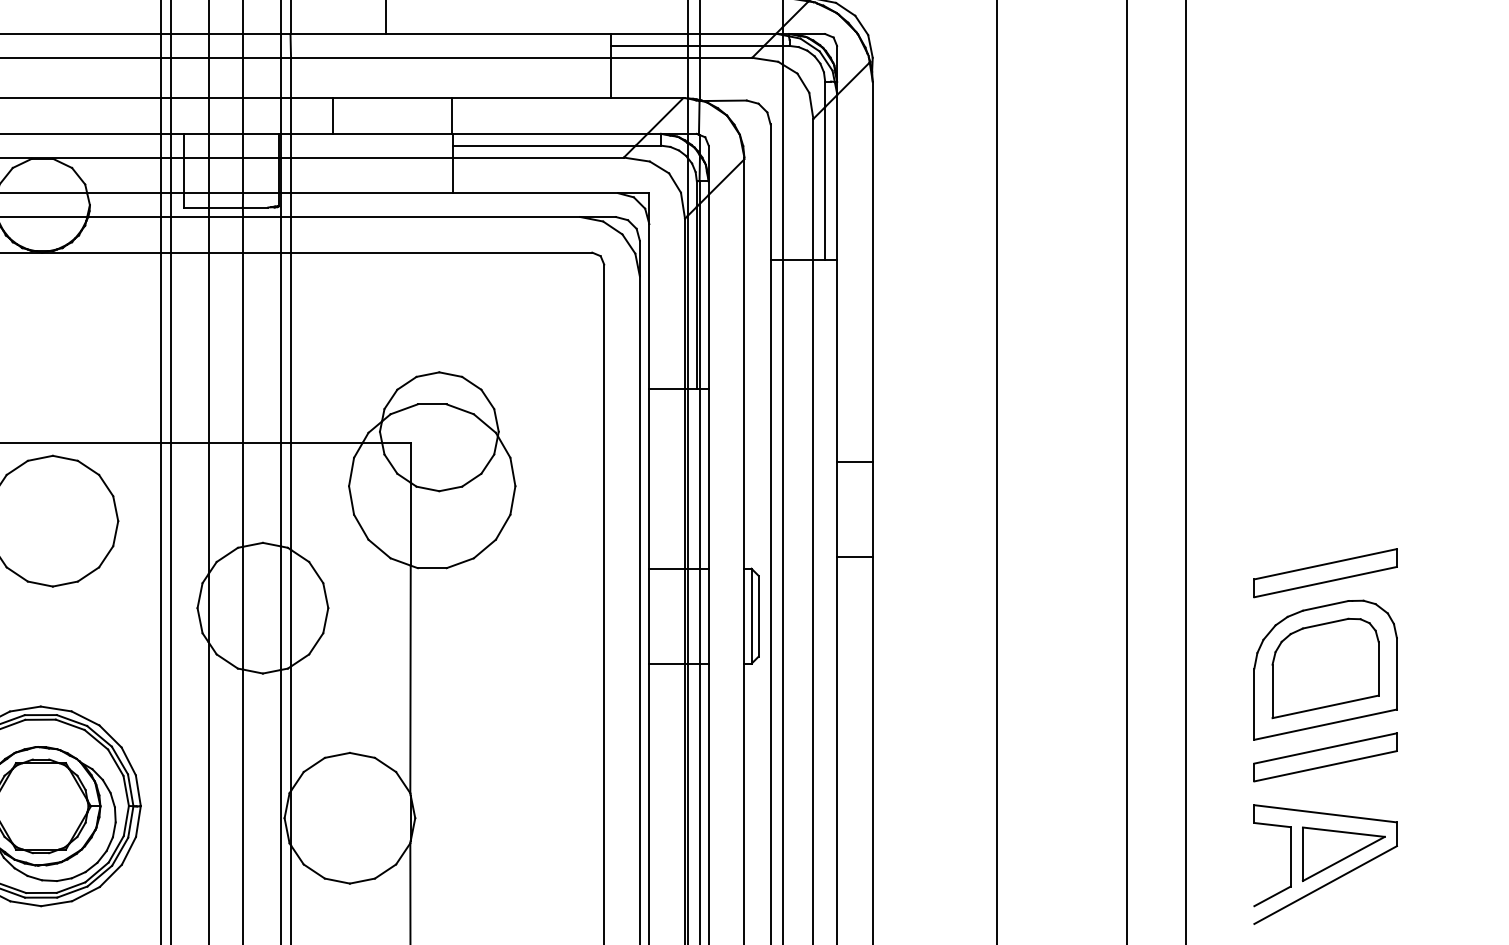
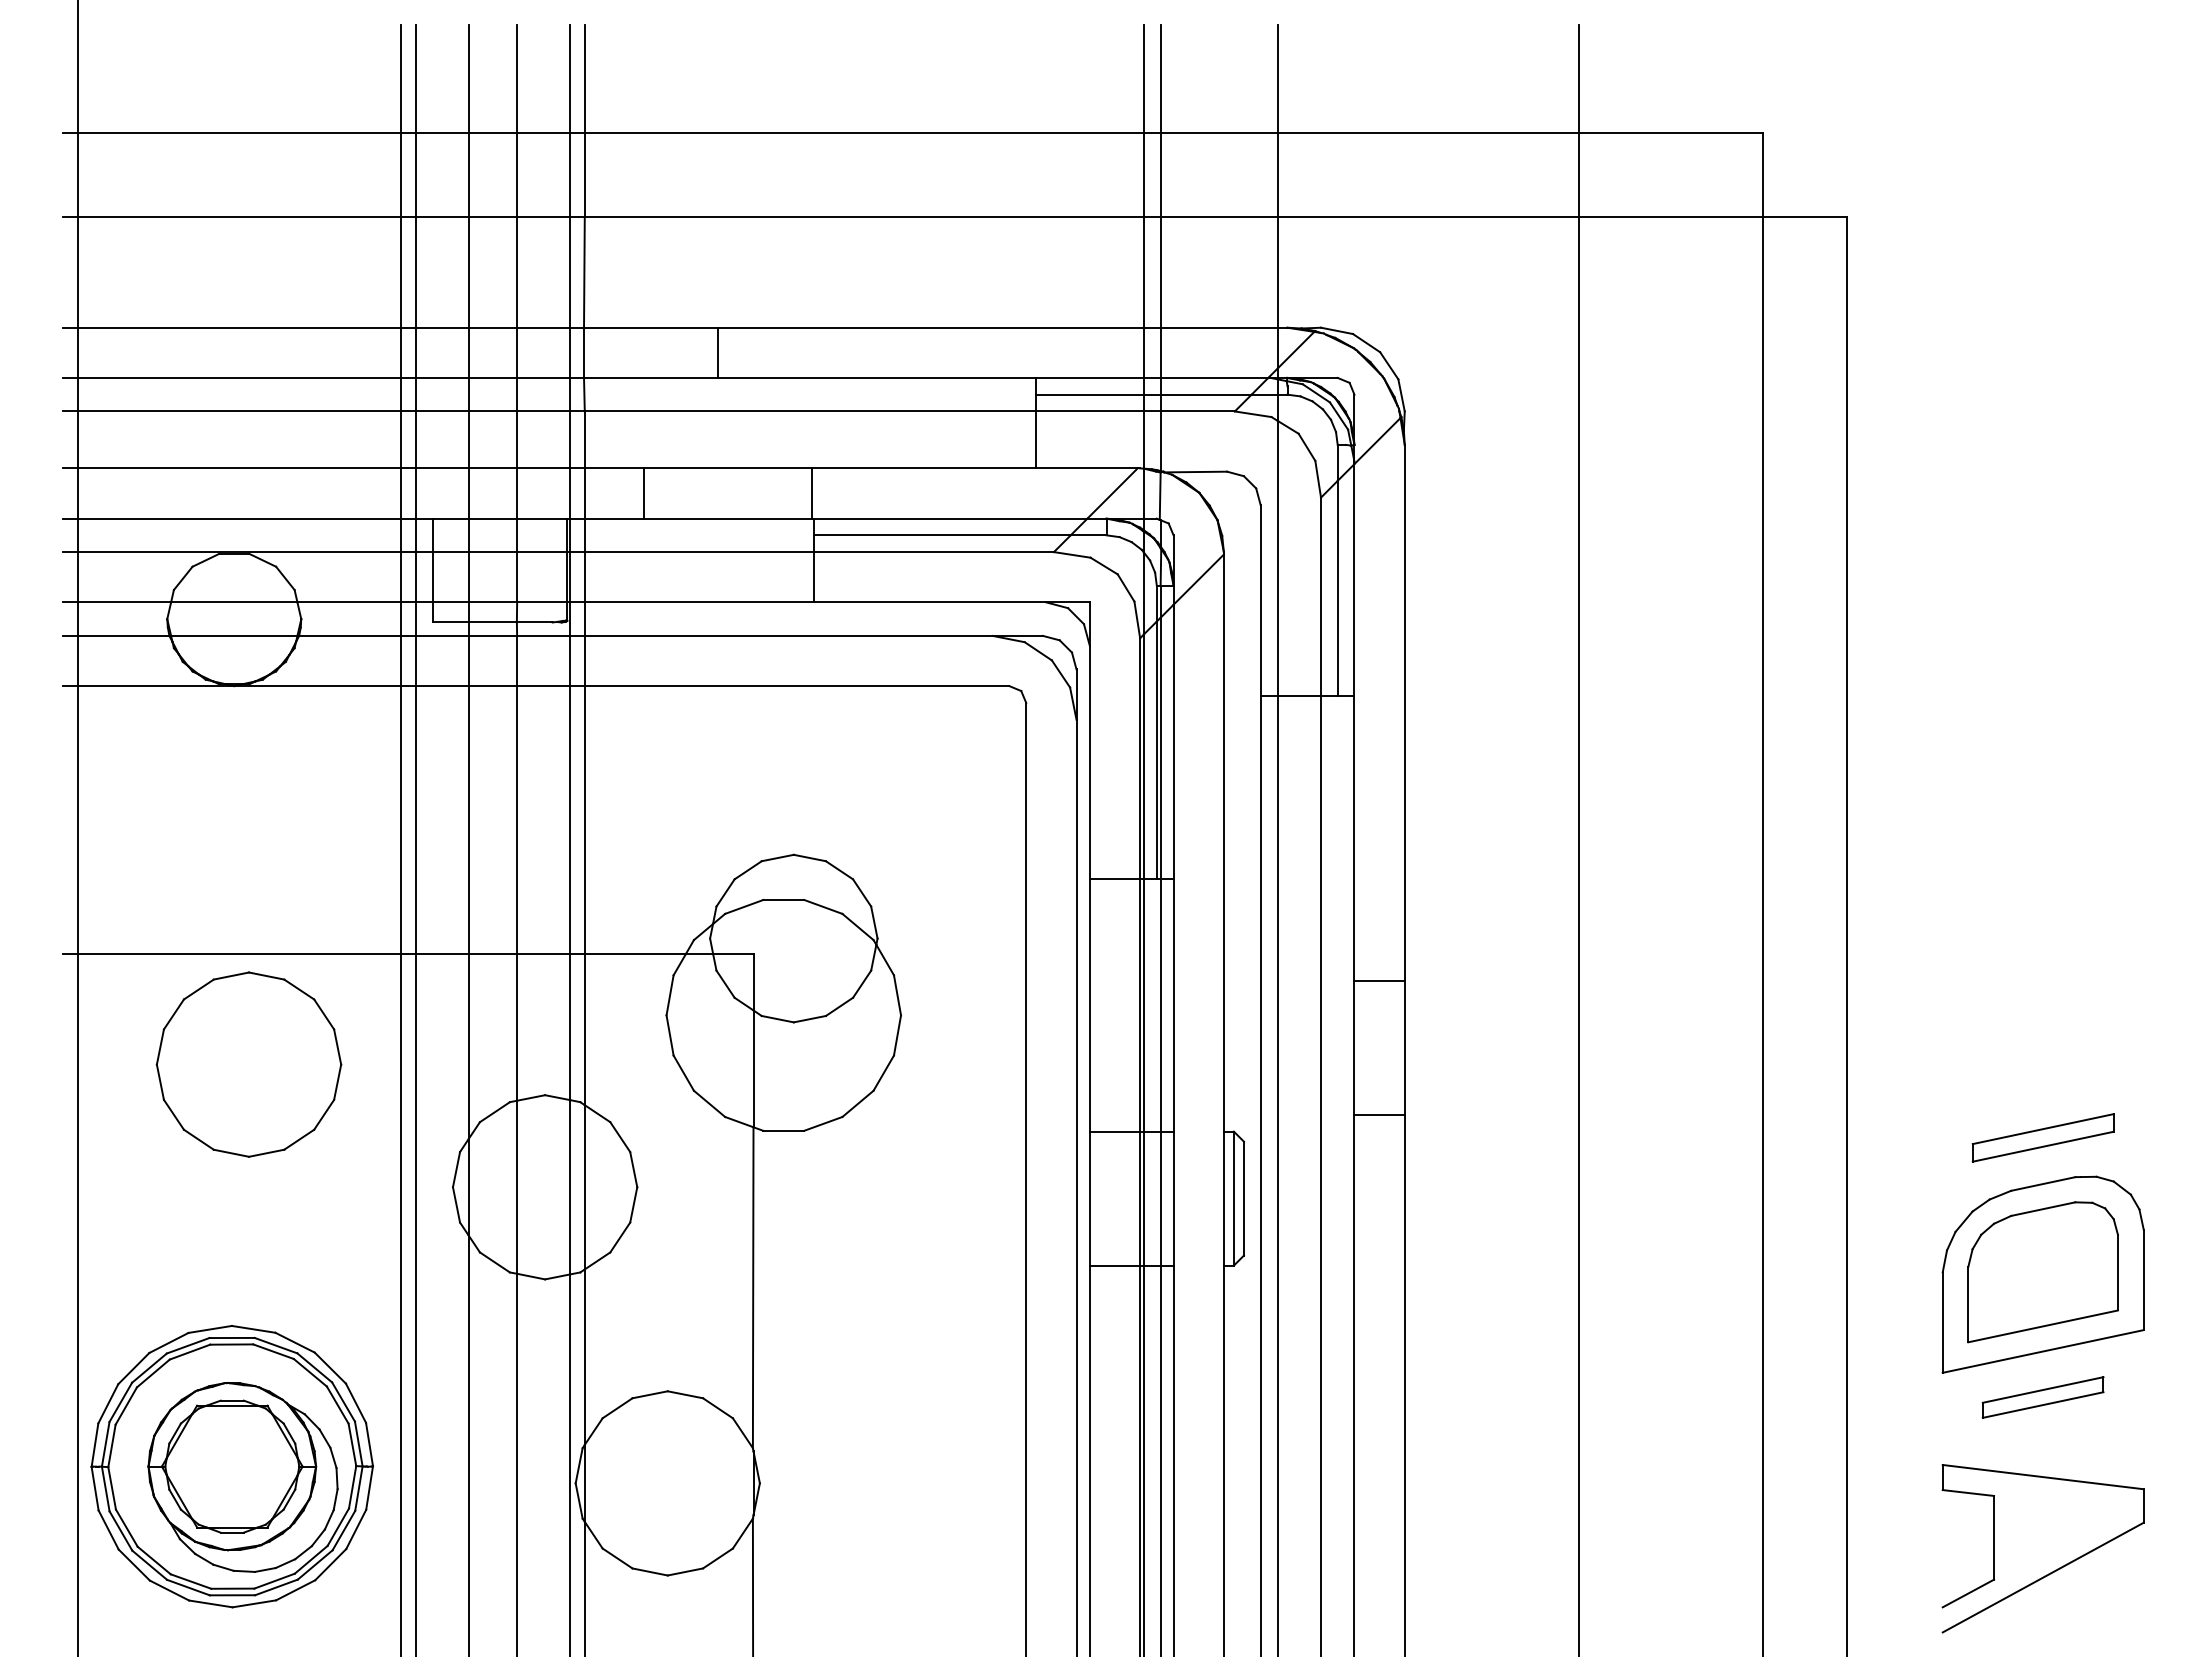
part: (1325, 572) -> (2042, 1137), size x0.7
part: (1325, 757) -> (2042, 1397), size x0.6
part: (1343, 853) -> (2068, 1533), removed

